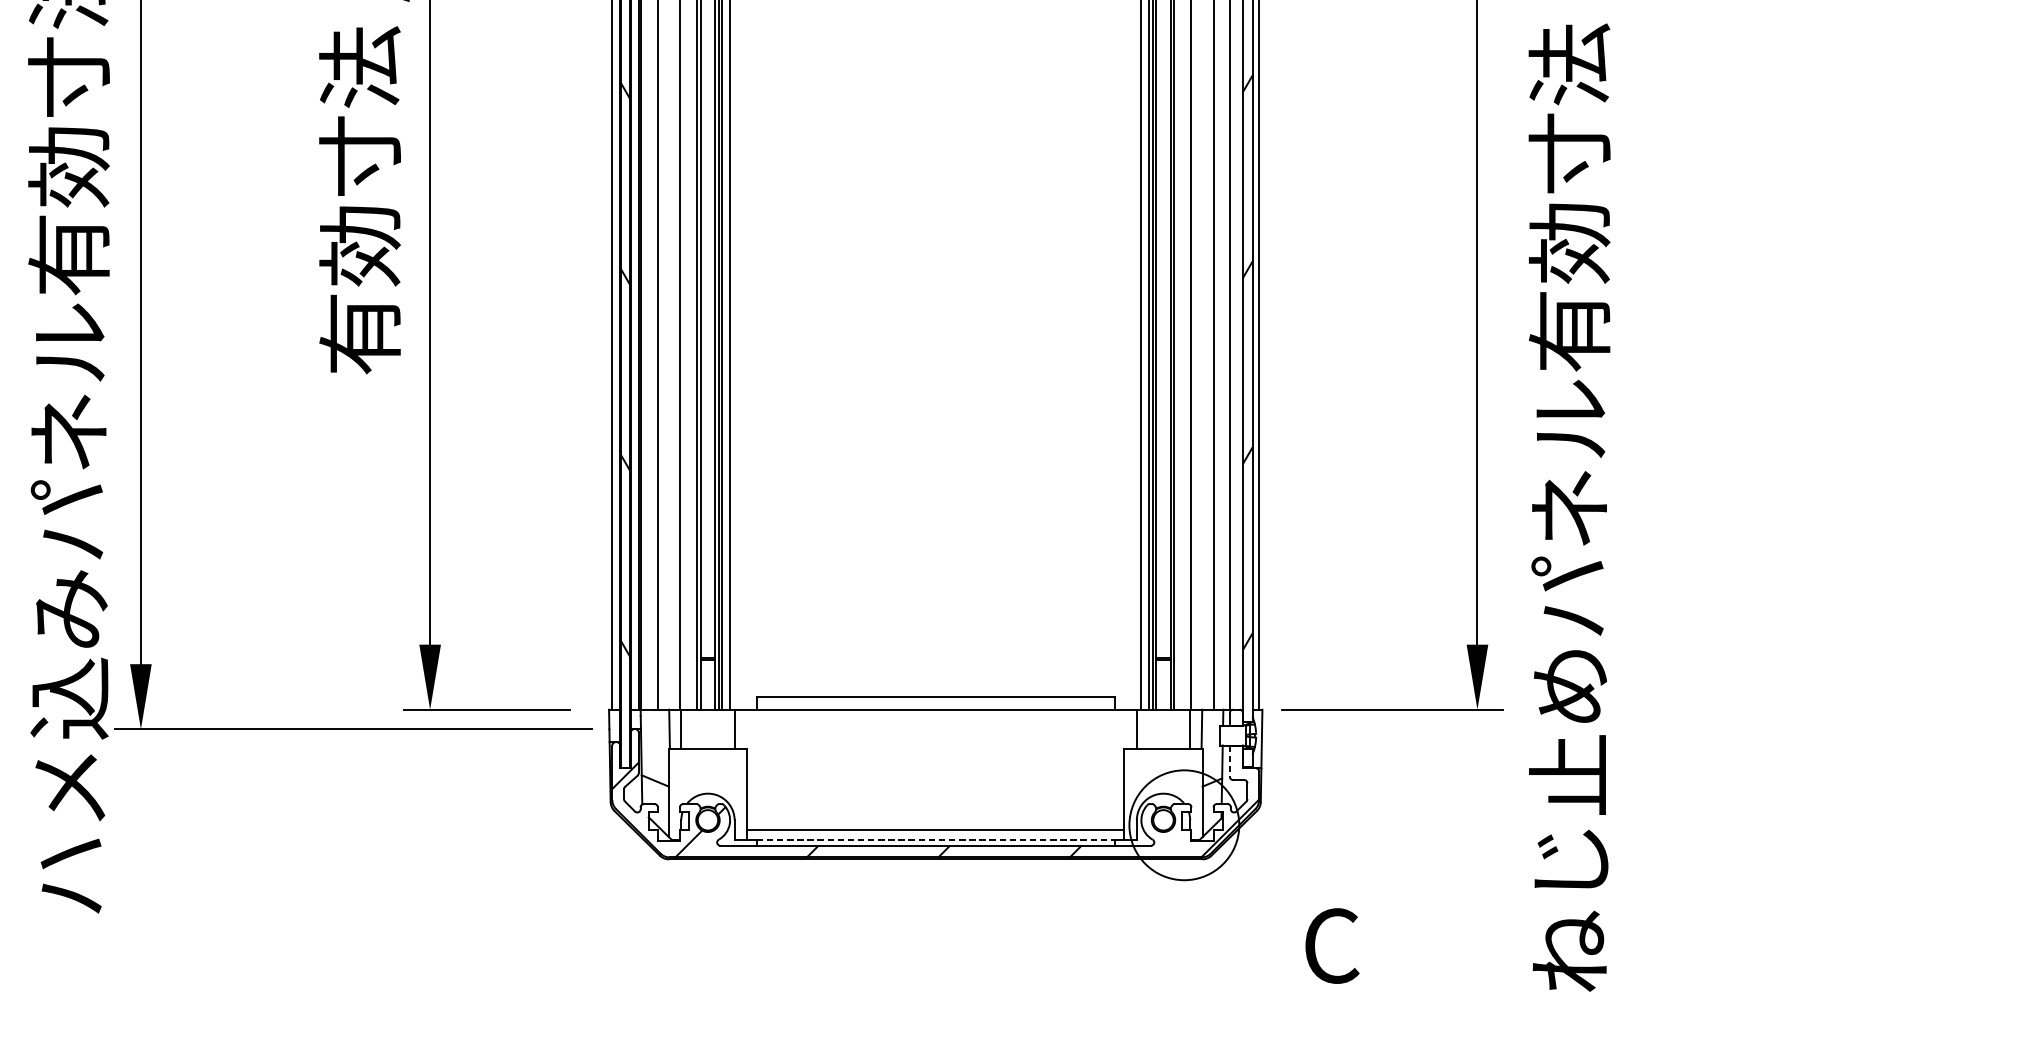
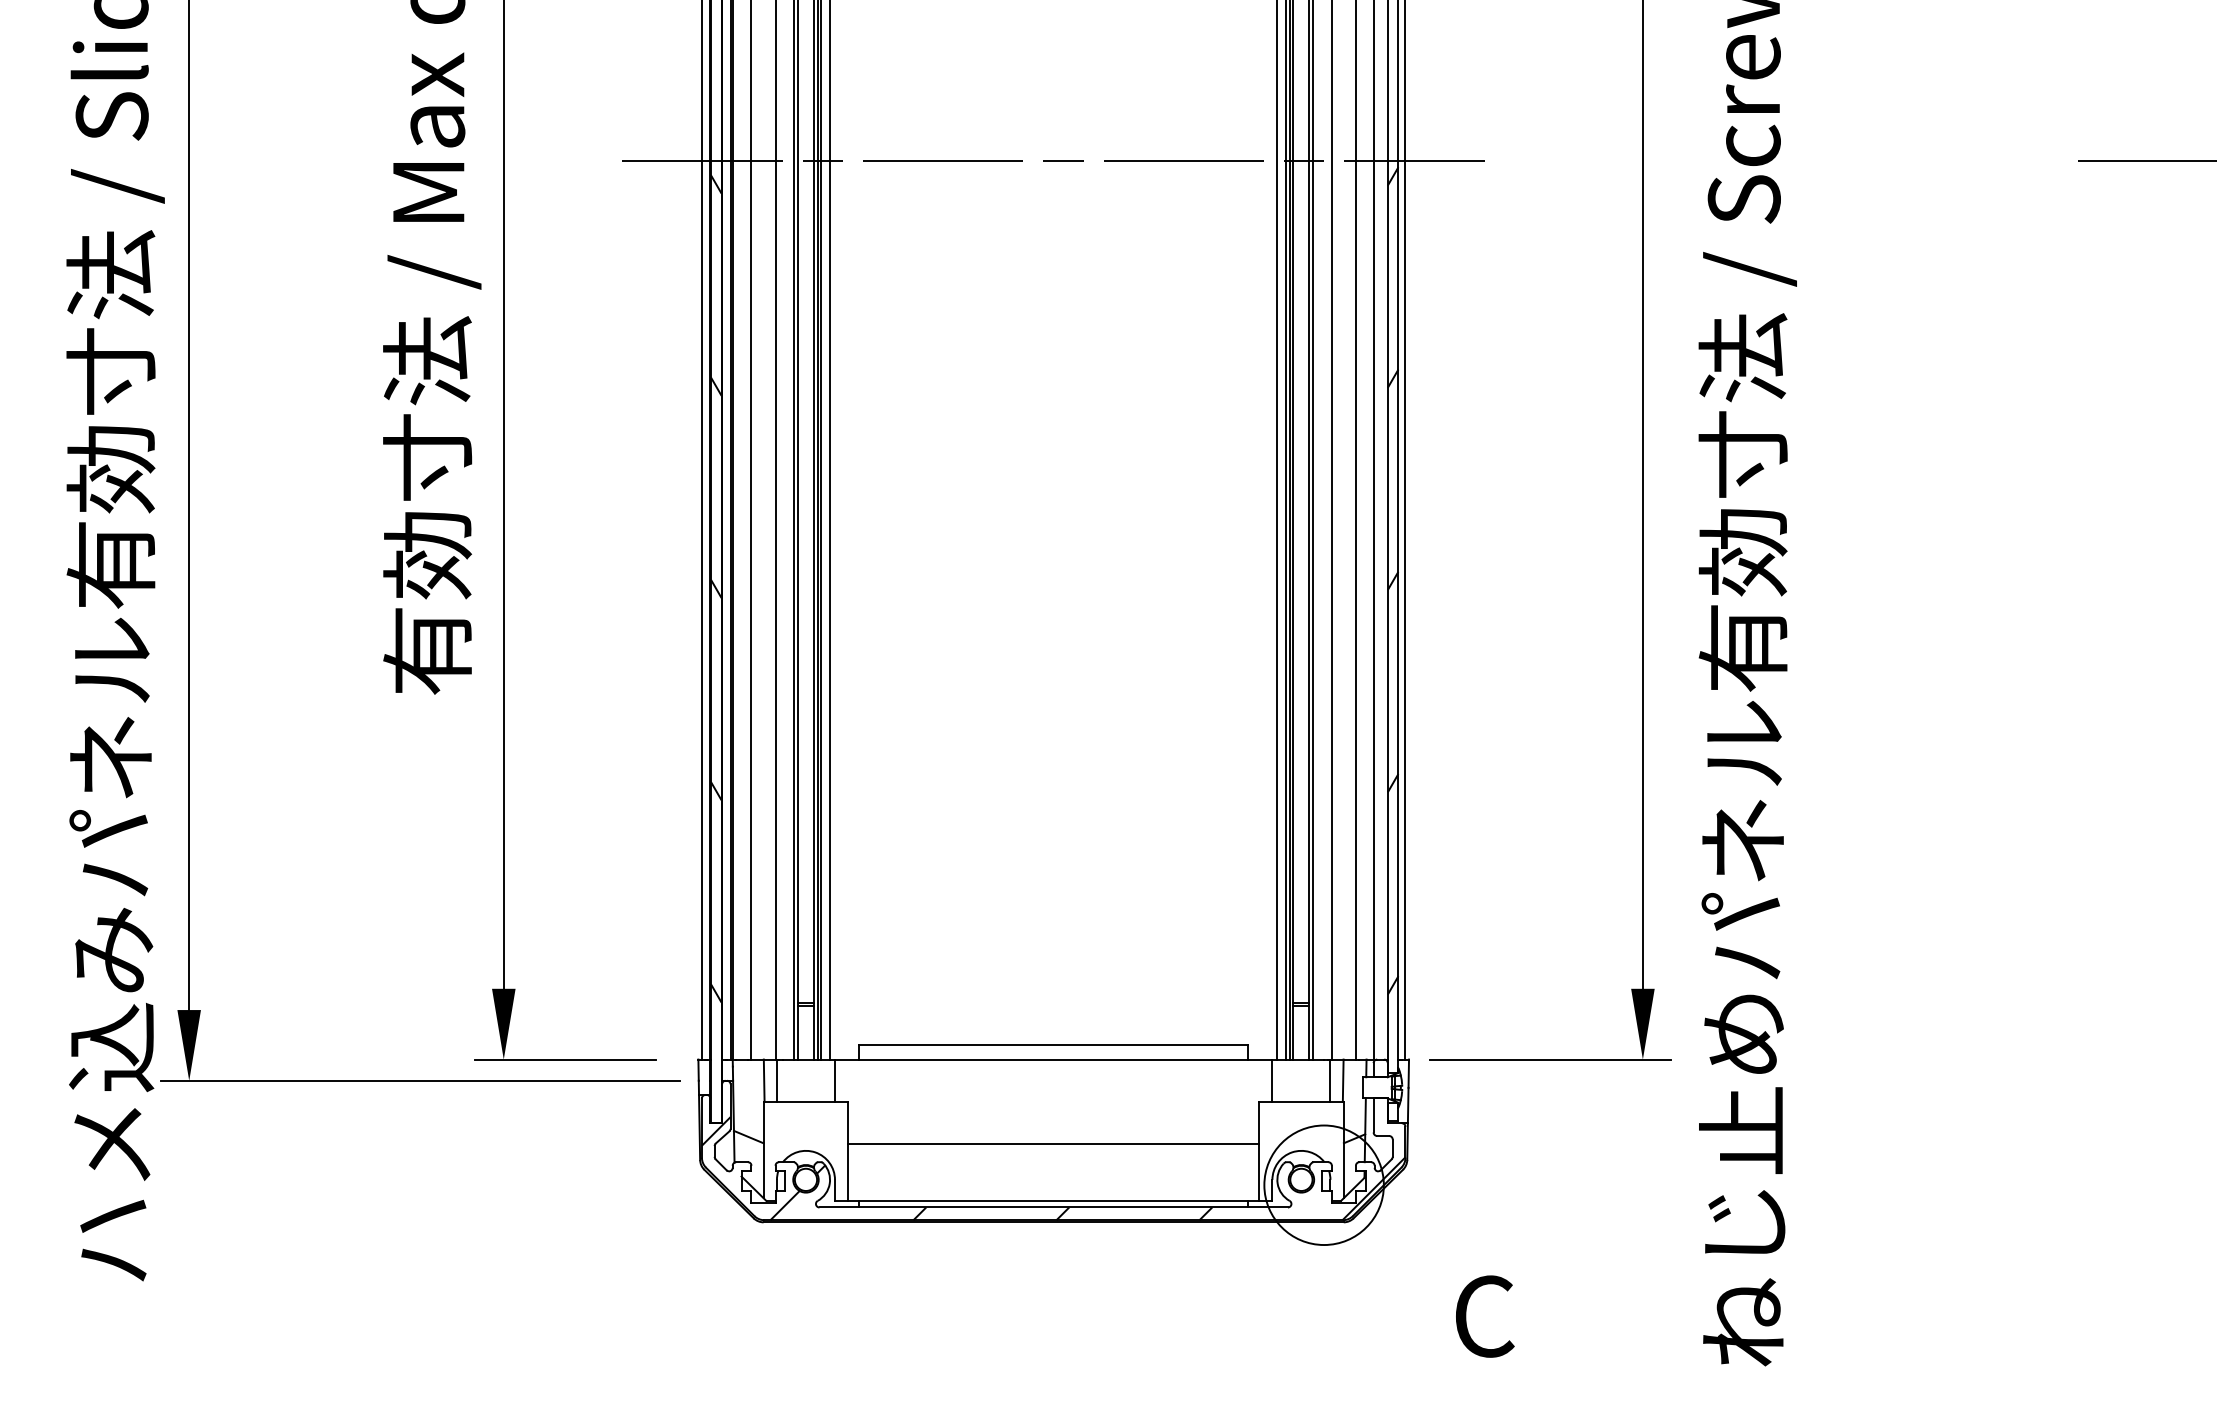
line: (1229, 761) -> (1373, 1115), dashed -> solid
line: (935, 830) -> (1053, 1144), moved
line: (935, 840) -> (1053, 1201), dashed -> solid

